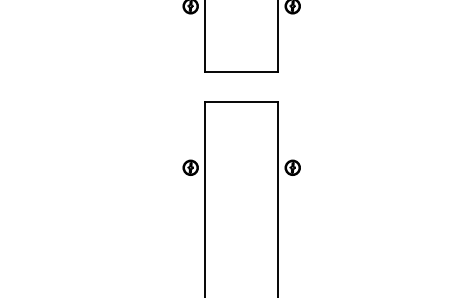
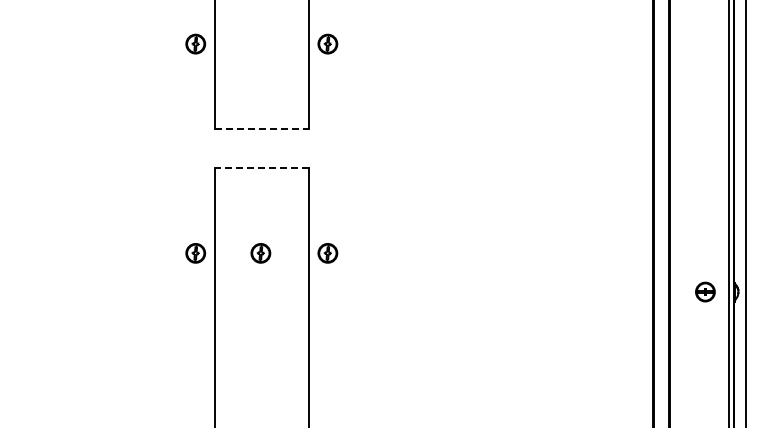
line: (242, 72) -> (262, 129), solid -> dashed
line: (241, 102) -> (261, 168), solid -> dashed
part: (240, 167) -> (260, 253), added

